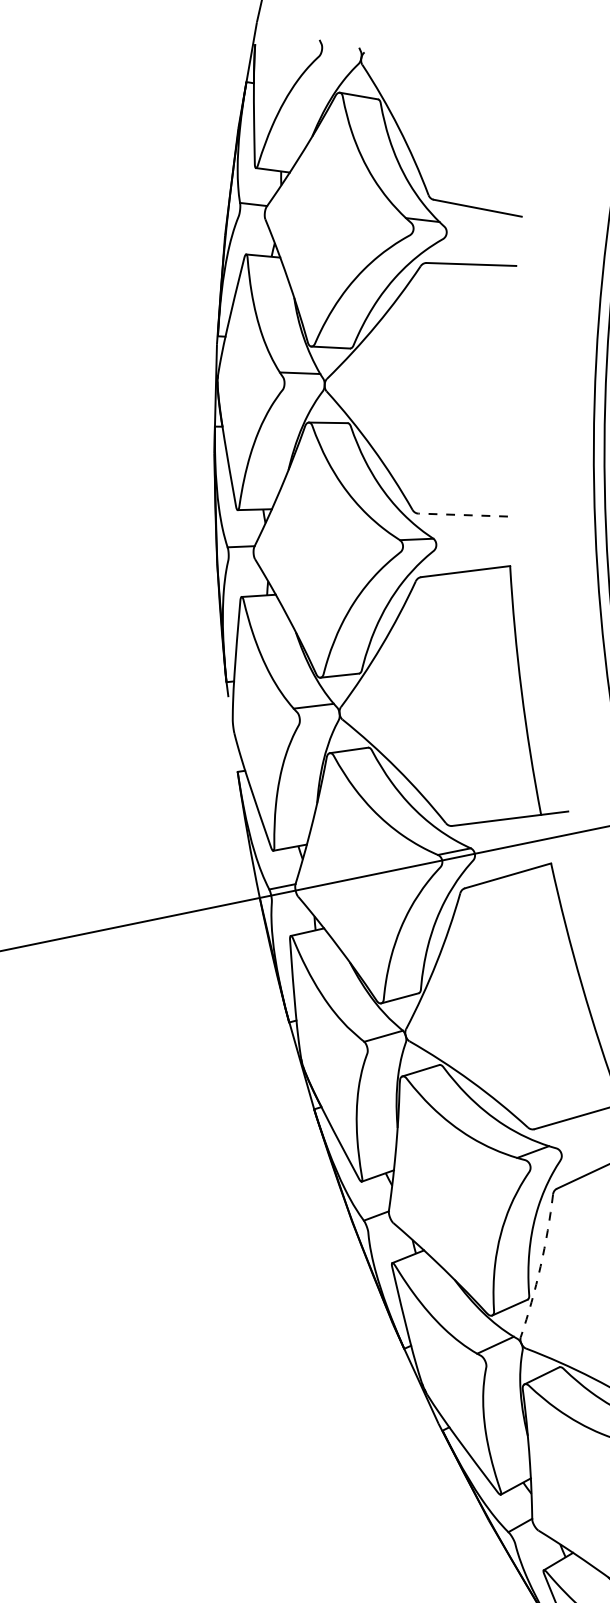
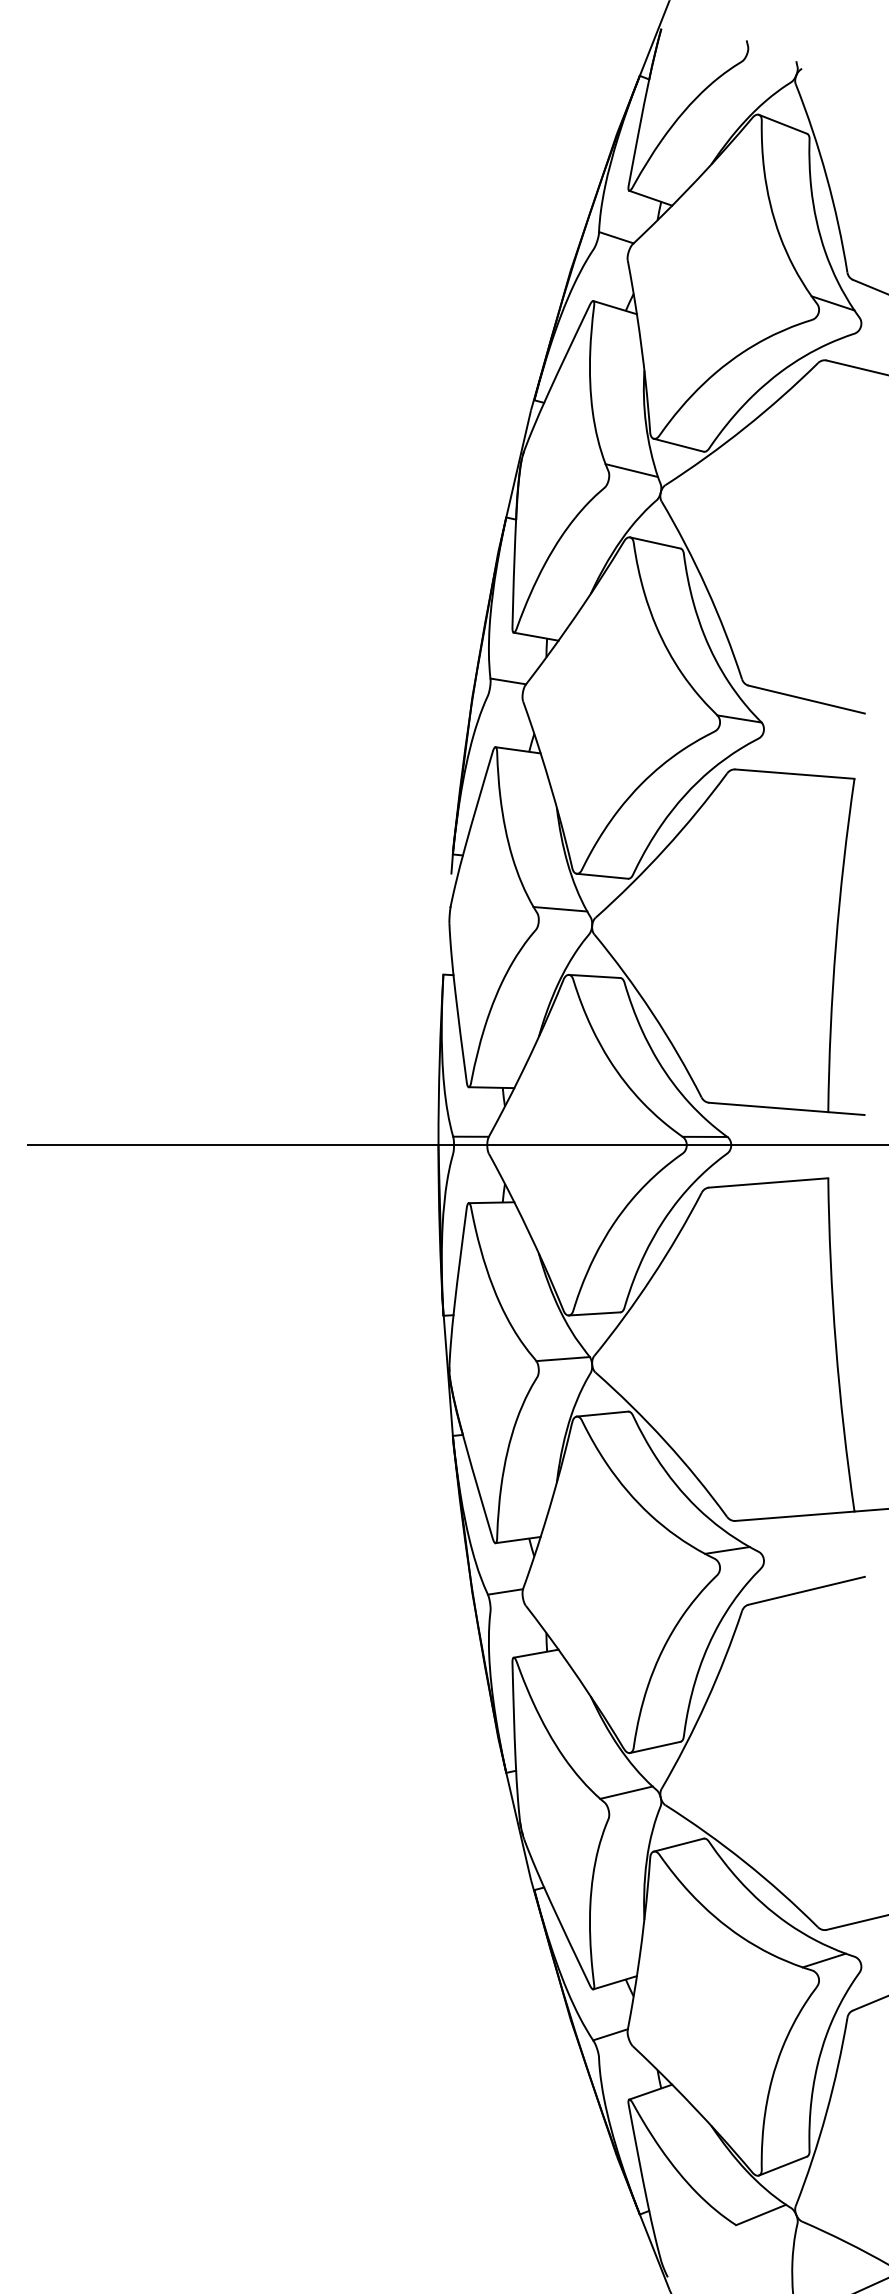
line: (462, 515) -> (806, 699), dashed -> solid
arc: (540, 1266) -> (706, 1702), dashed -> solid

